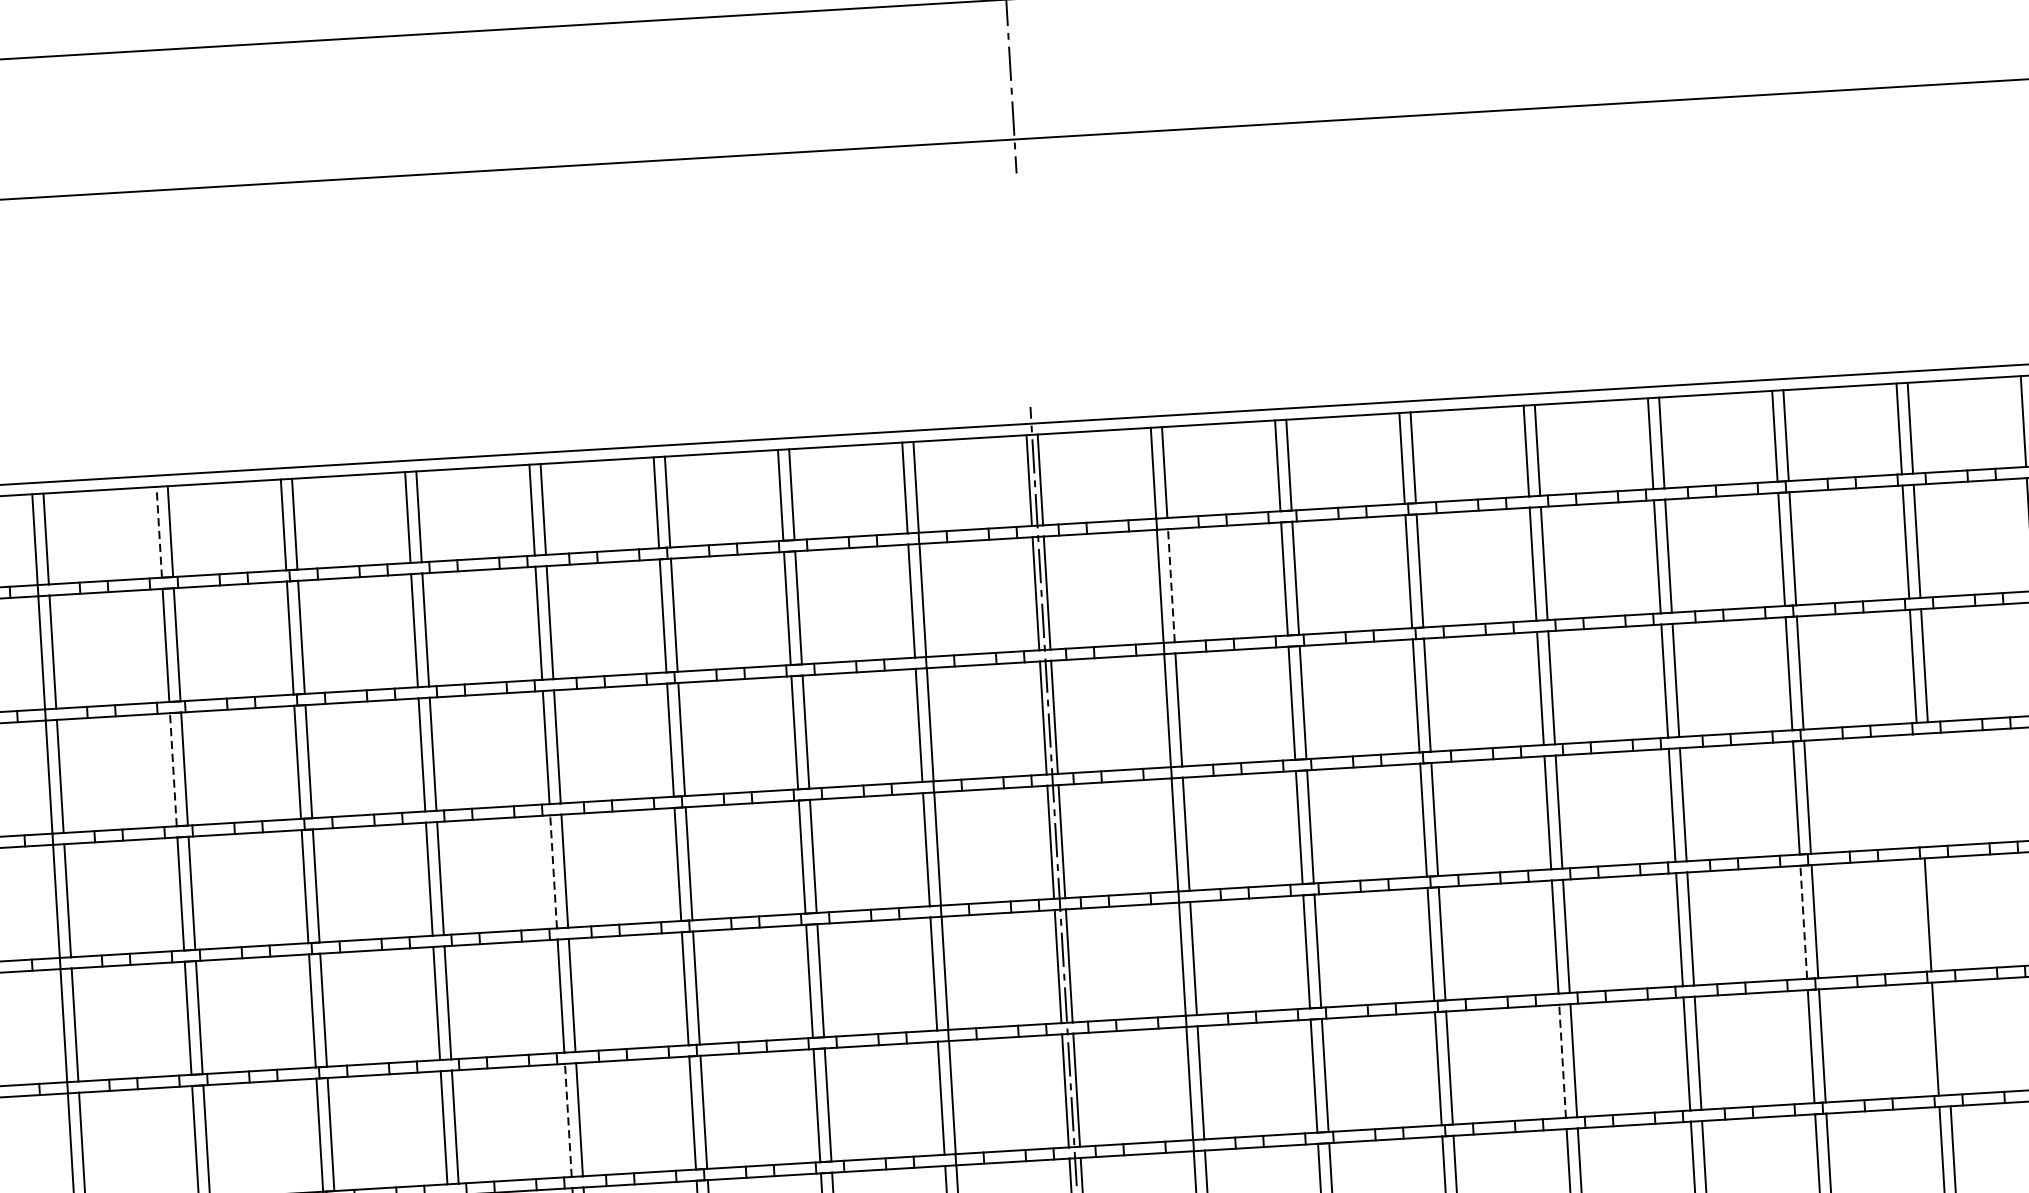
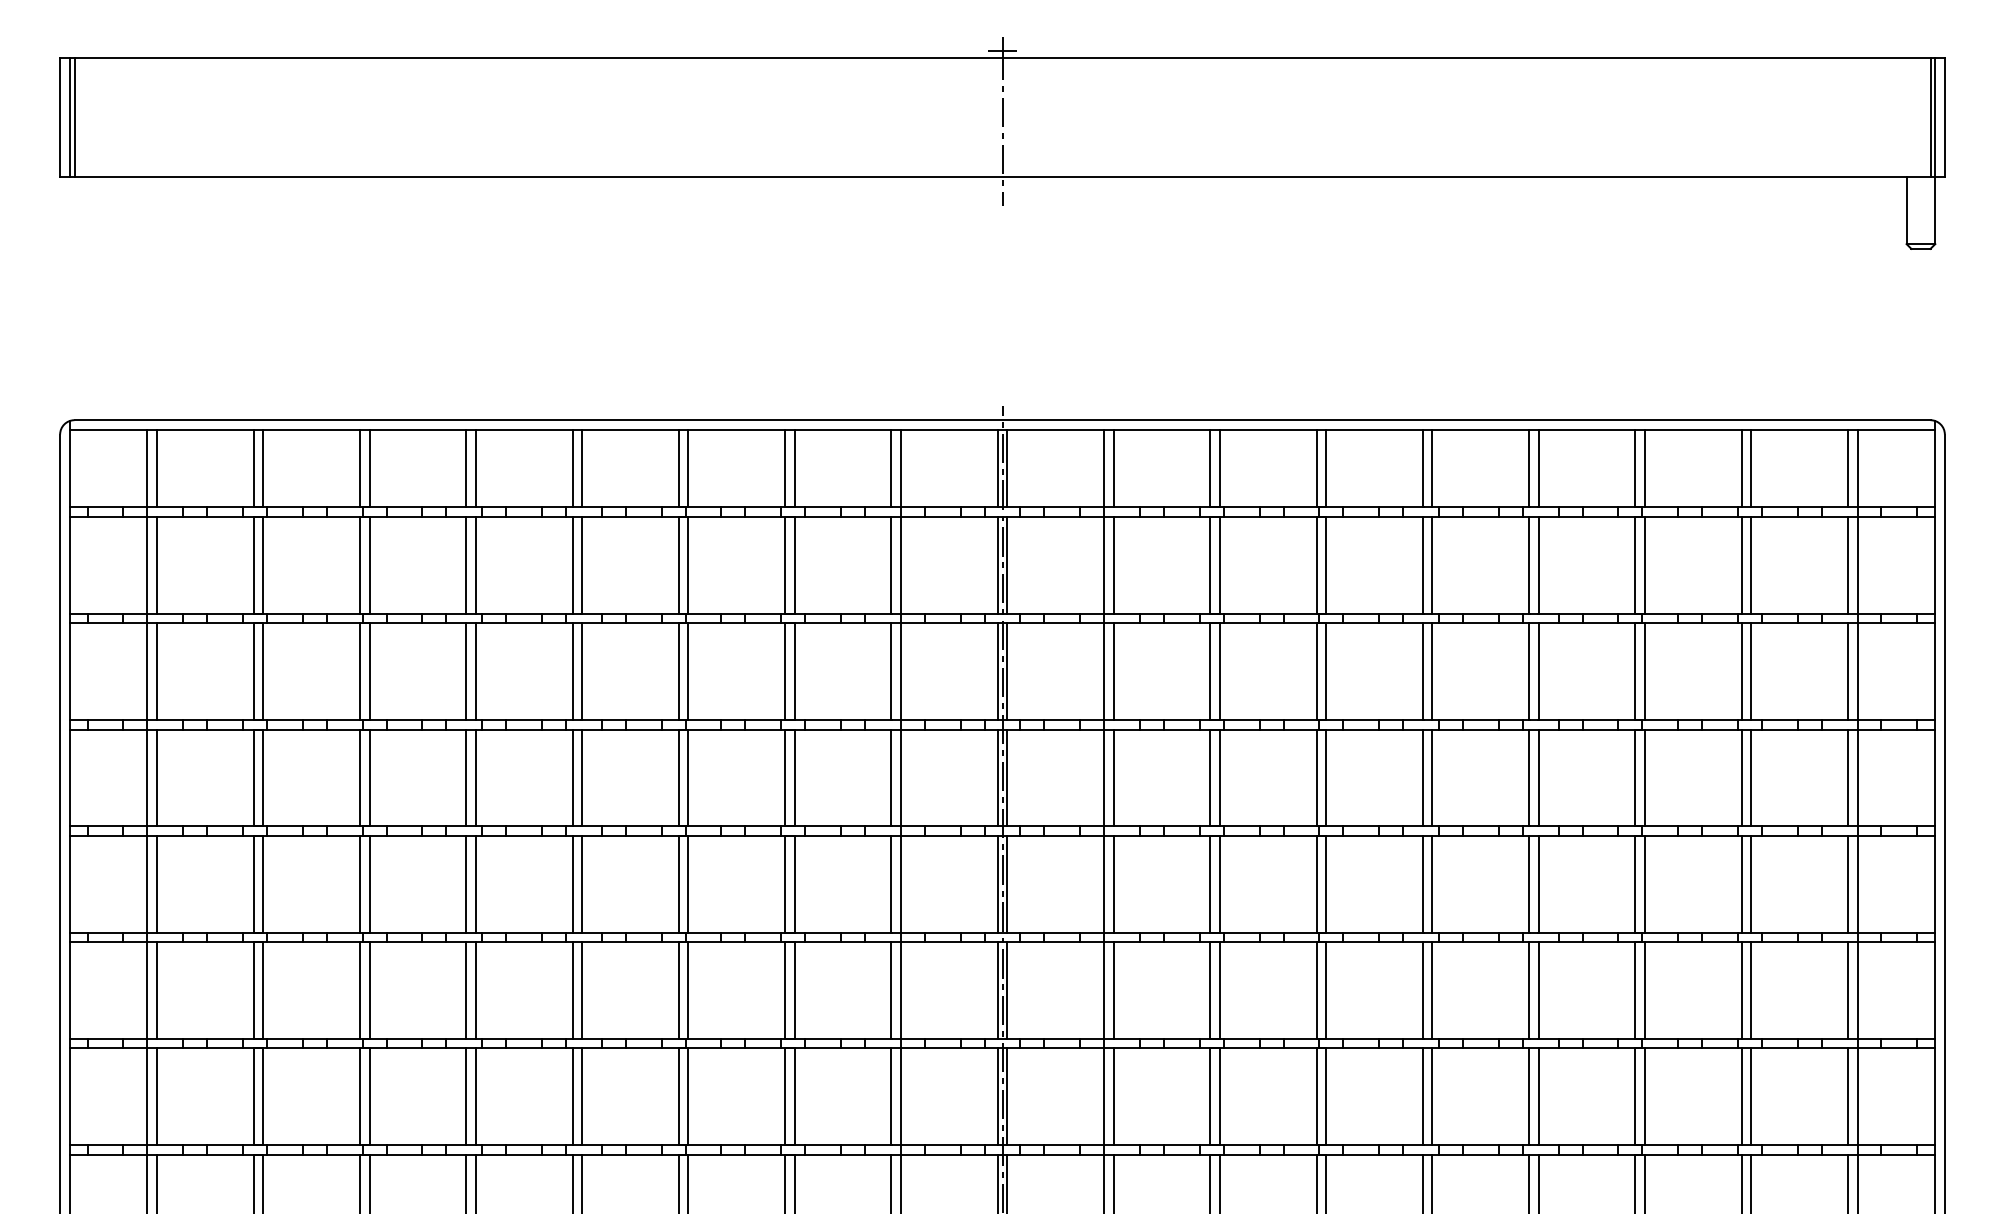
line: (159, 532) -> (253, 468), dashed -> solid
line: (1171, 584) -> (1113, 564), dashed -> solid
line: (173, 769) -> (253, 671), dashed -> solid
line: (1932, 789) -> (1751, 777), added
line: (1920, 790) -> (1741, 777), added
line: (553, 871) -> (572, 777), dashed -> solid
line: (1939, 913) -> (1751, 883), added
line: (1803, 921) -> (1635, 883), dashed -> solid
line: (1946, 1038) -> (1751, 990), added
line: (1562, 1061) -> (1422, 990), dashed -> solid
line: (568, 1120) -> (572, 990), dashed -> solid

